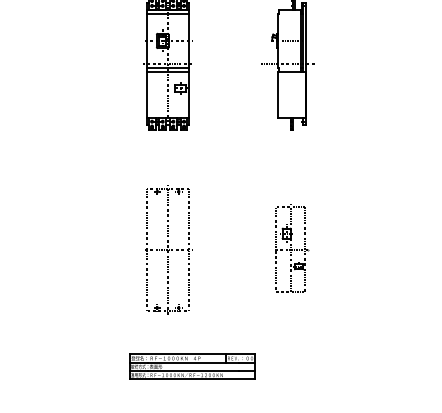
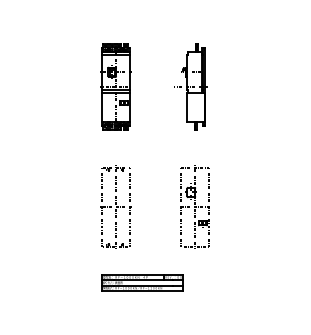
part: (289, 248) -> (194, 206), size x1.43
part: (192, 366) -> (142, 282), moved

